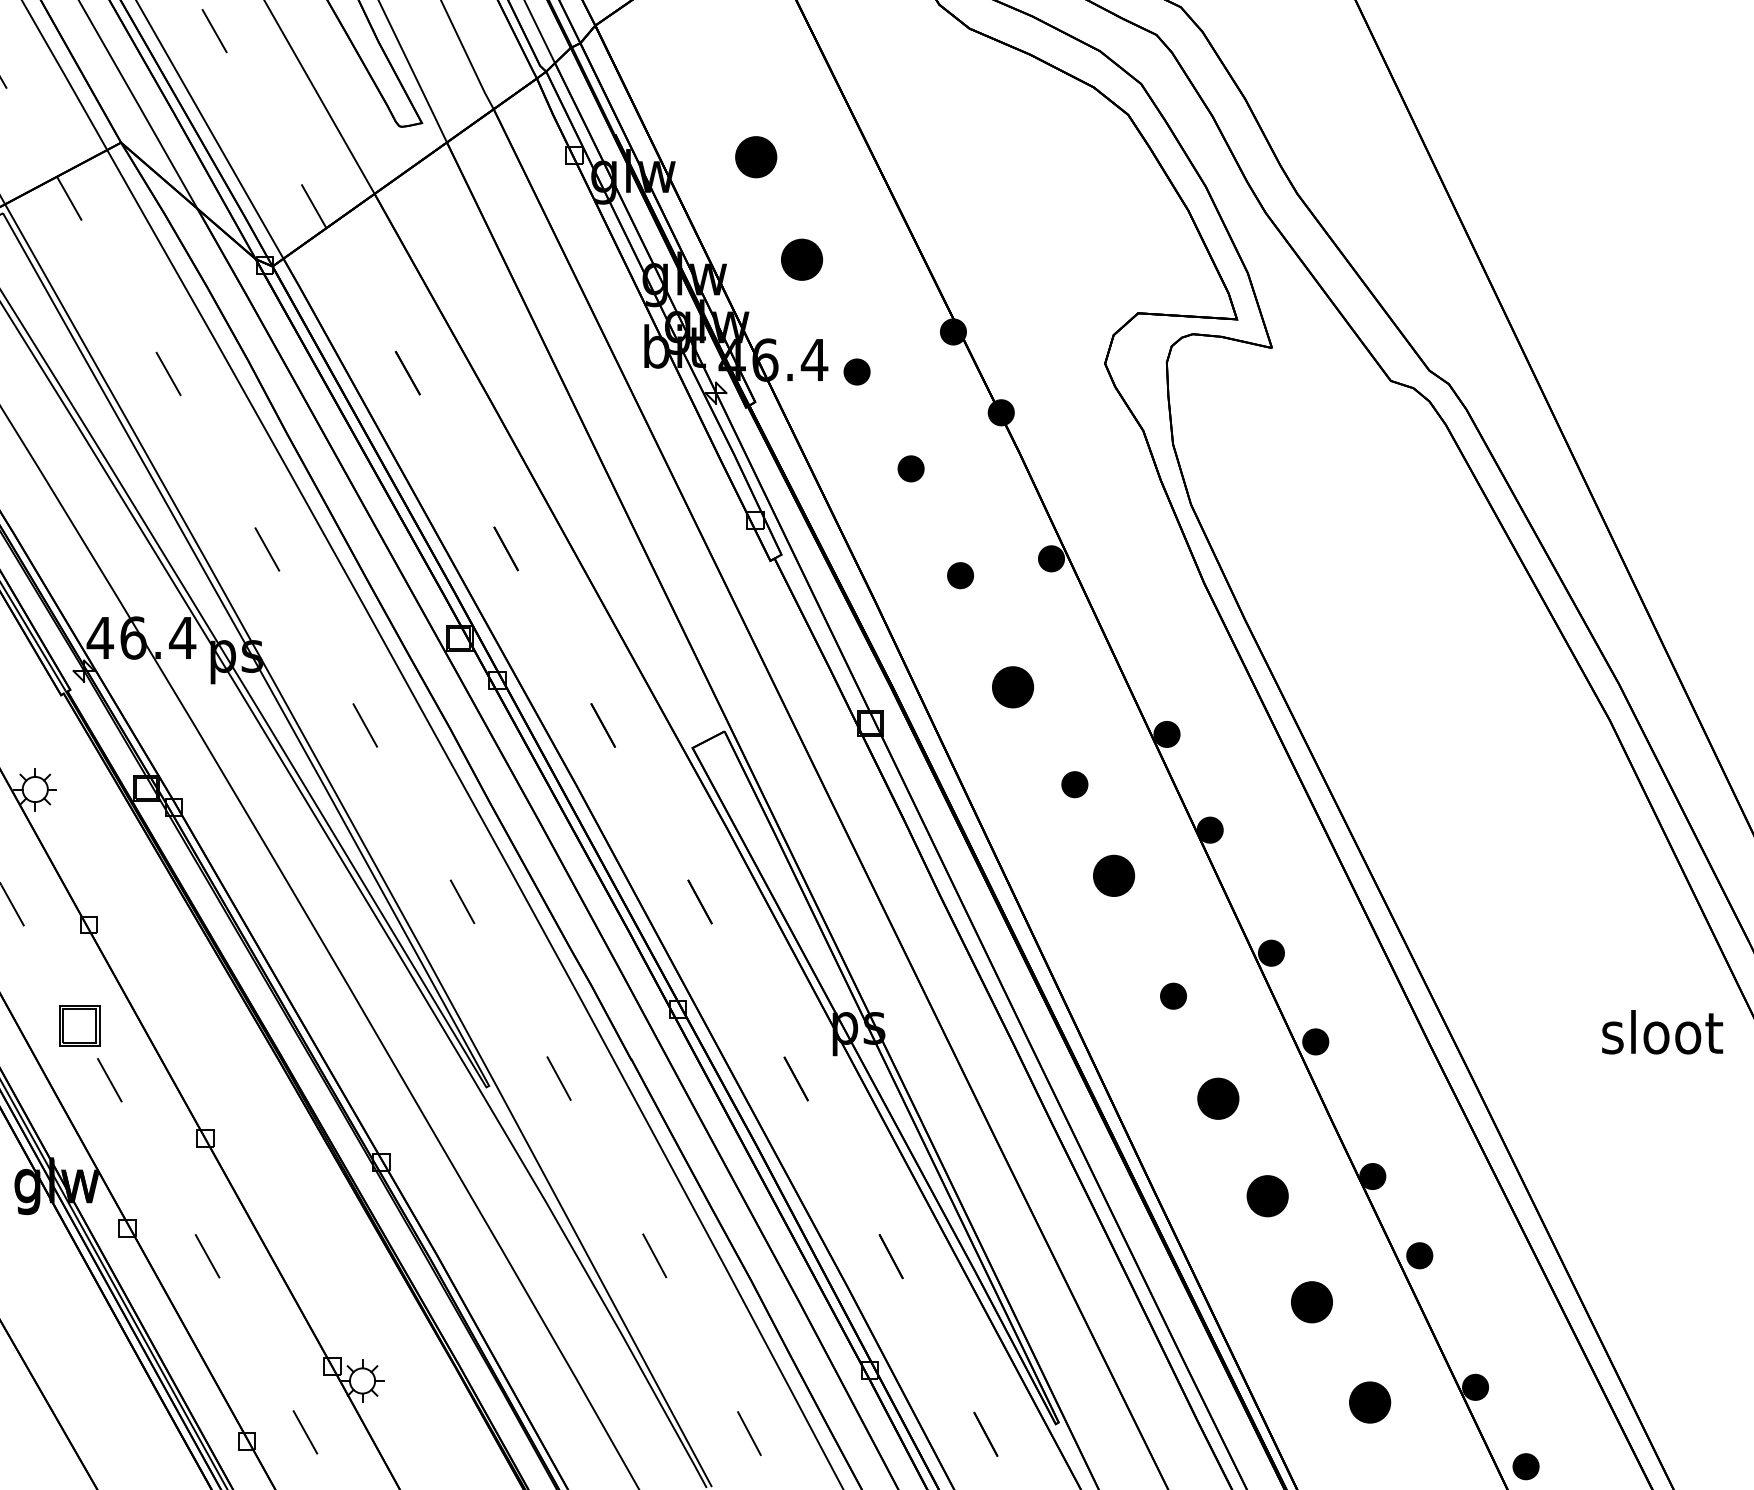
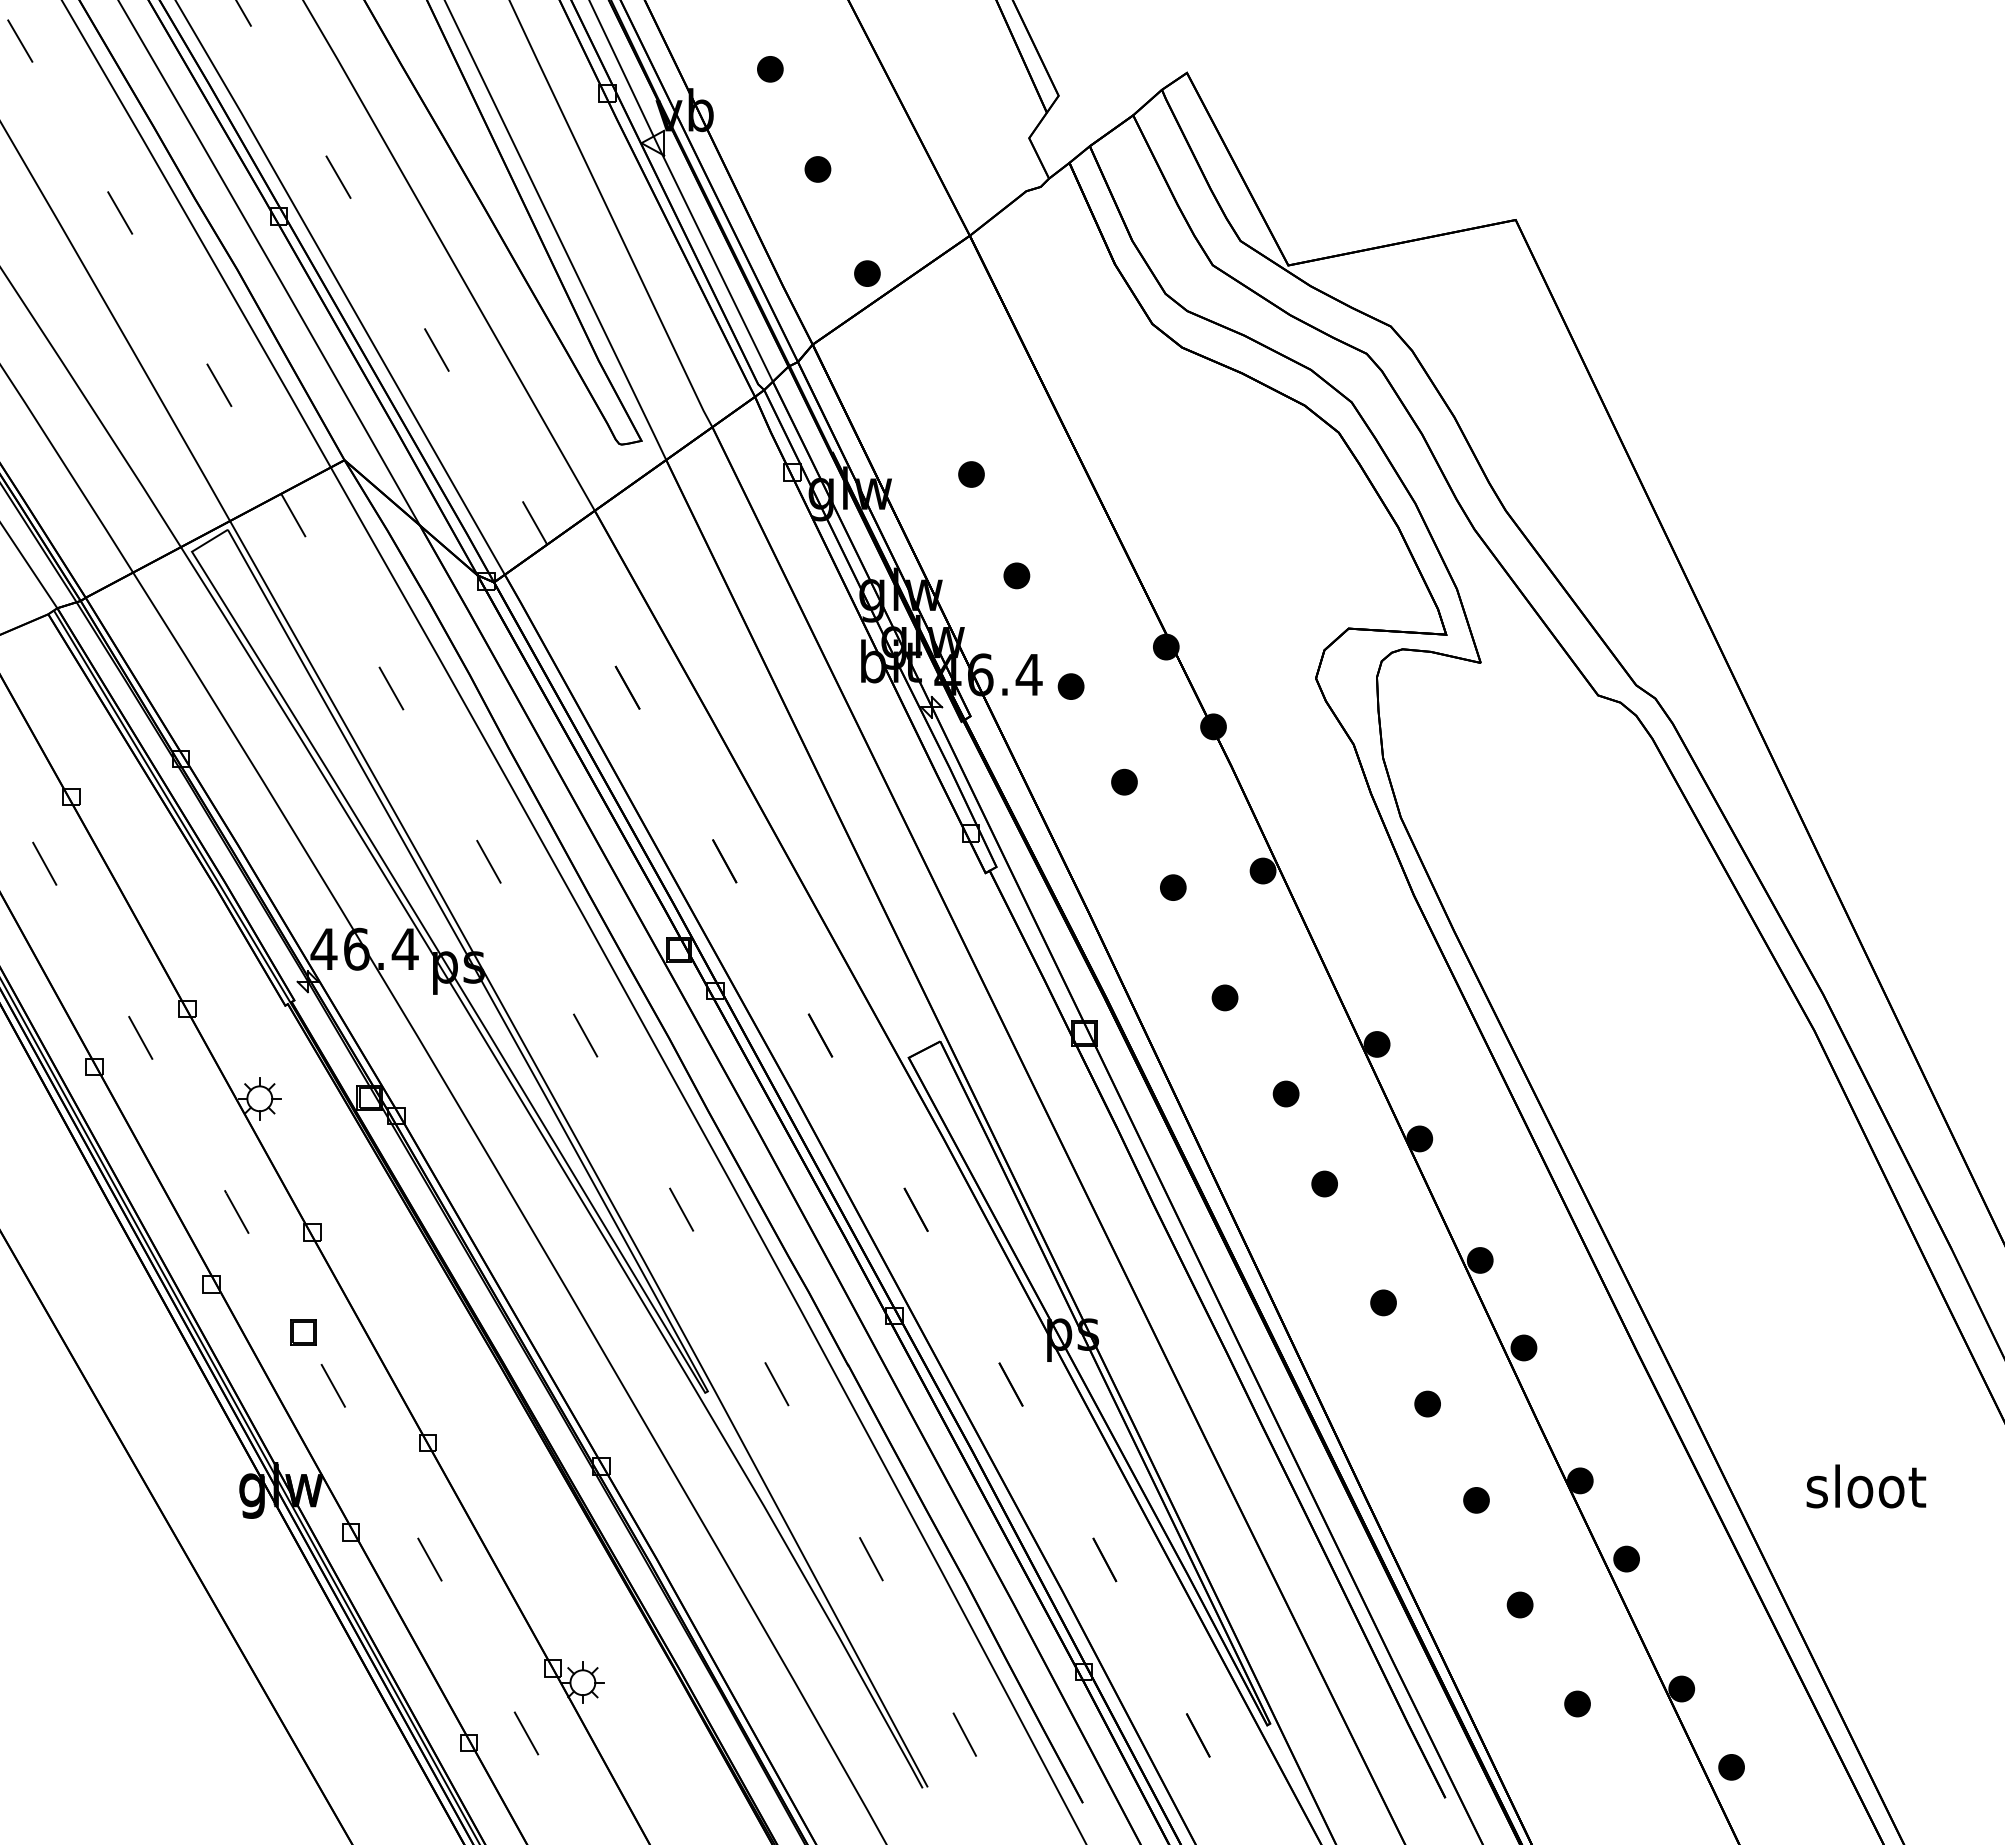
part: (756, 157) -> (971, 474), size x0.62
part: (801, 259) -> (1016, 575), size x0.62
part: (1012, 686) -> (1224, 997), size x0.62
part: (1113, 875) -> (1324, 1183), size x0.62
part: (79, 1026) -> (303, 1332), size x0.62
text: (1662, 1032) -> (1866, 1486), moved
part: (1218, 1098) -> (1427, 1403), size x0.62
part: (1267, 1196) -> (1476, 1500), size x0.62
part: (1311, 1301) -> (1519, 1604), size x0.62
part: (1369, 1402) -> (1577, 1703), size x0.62

